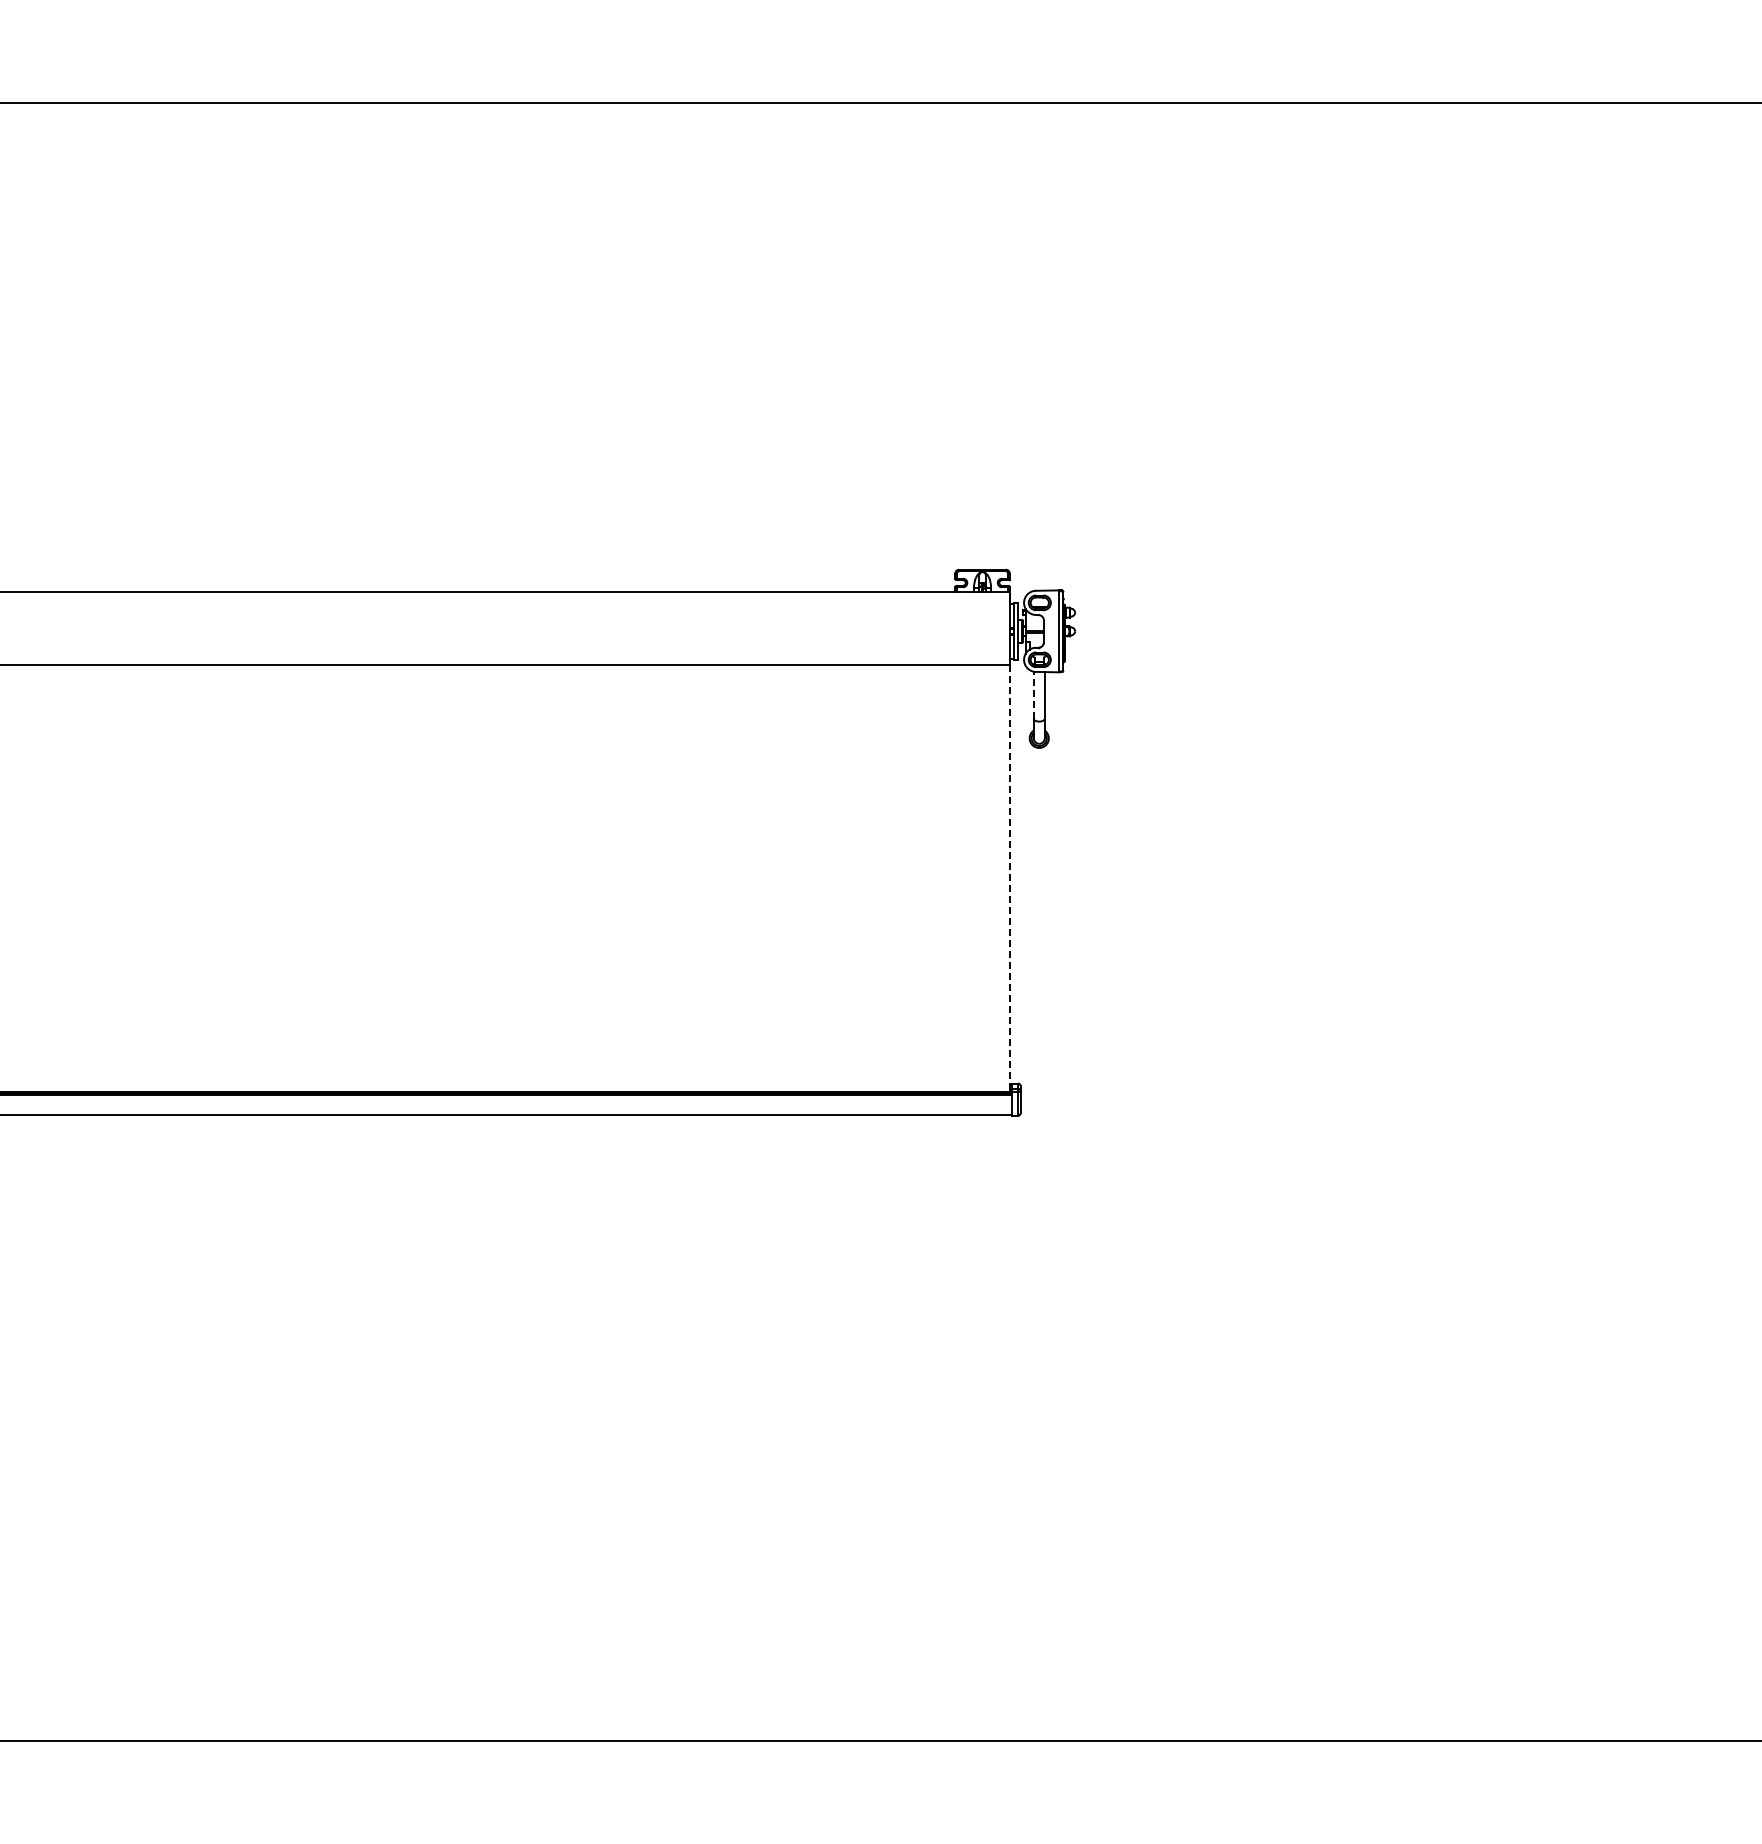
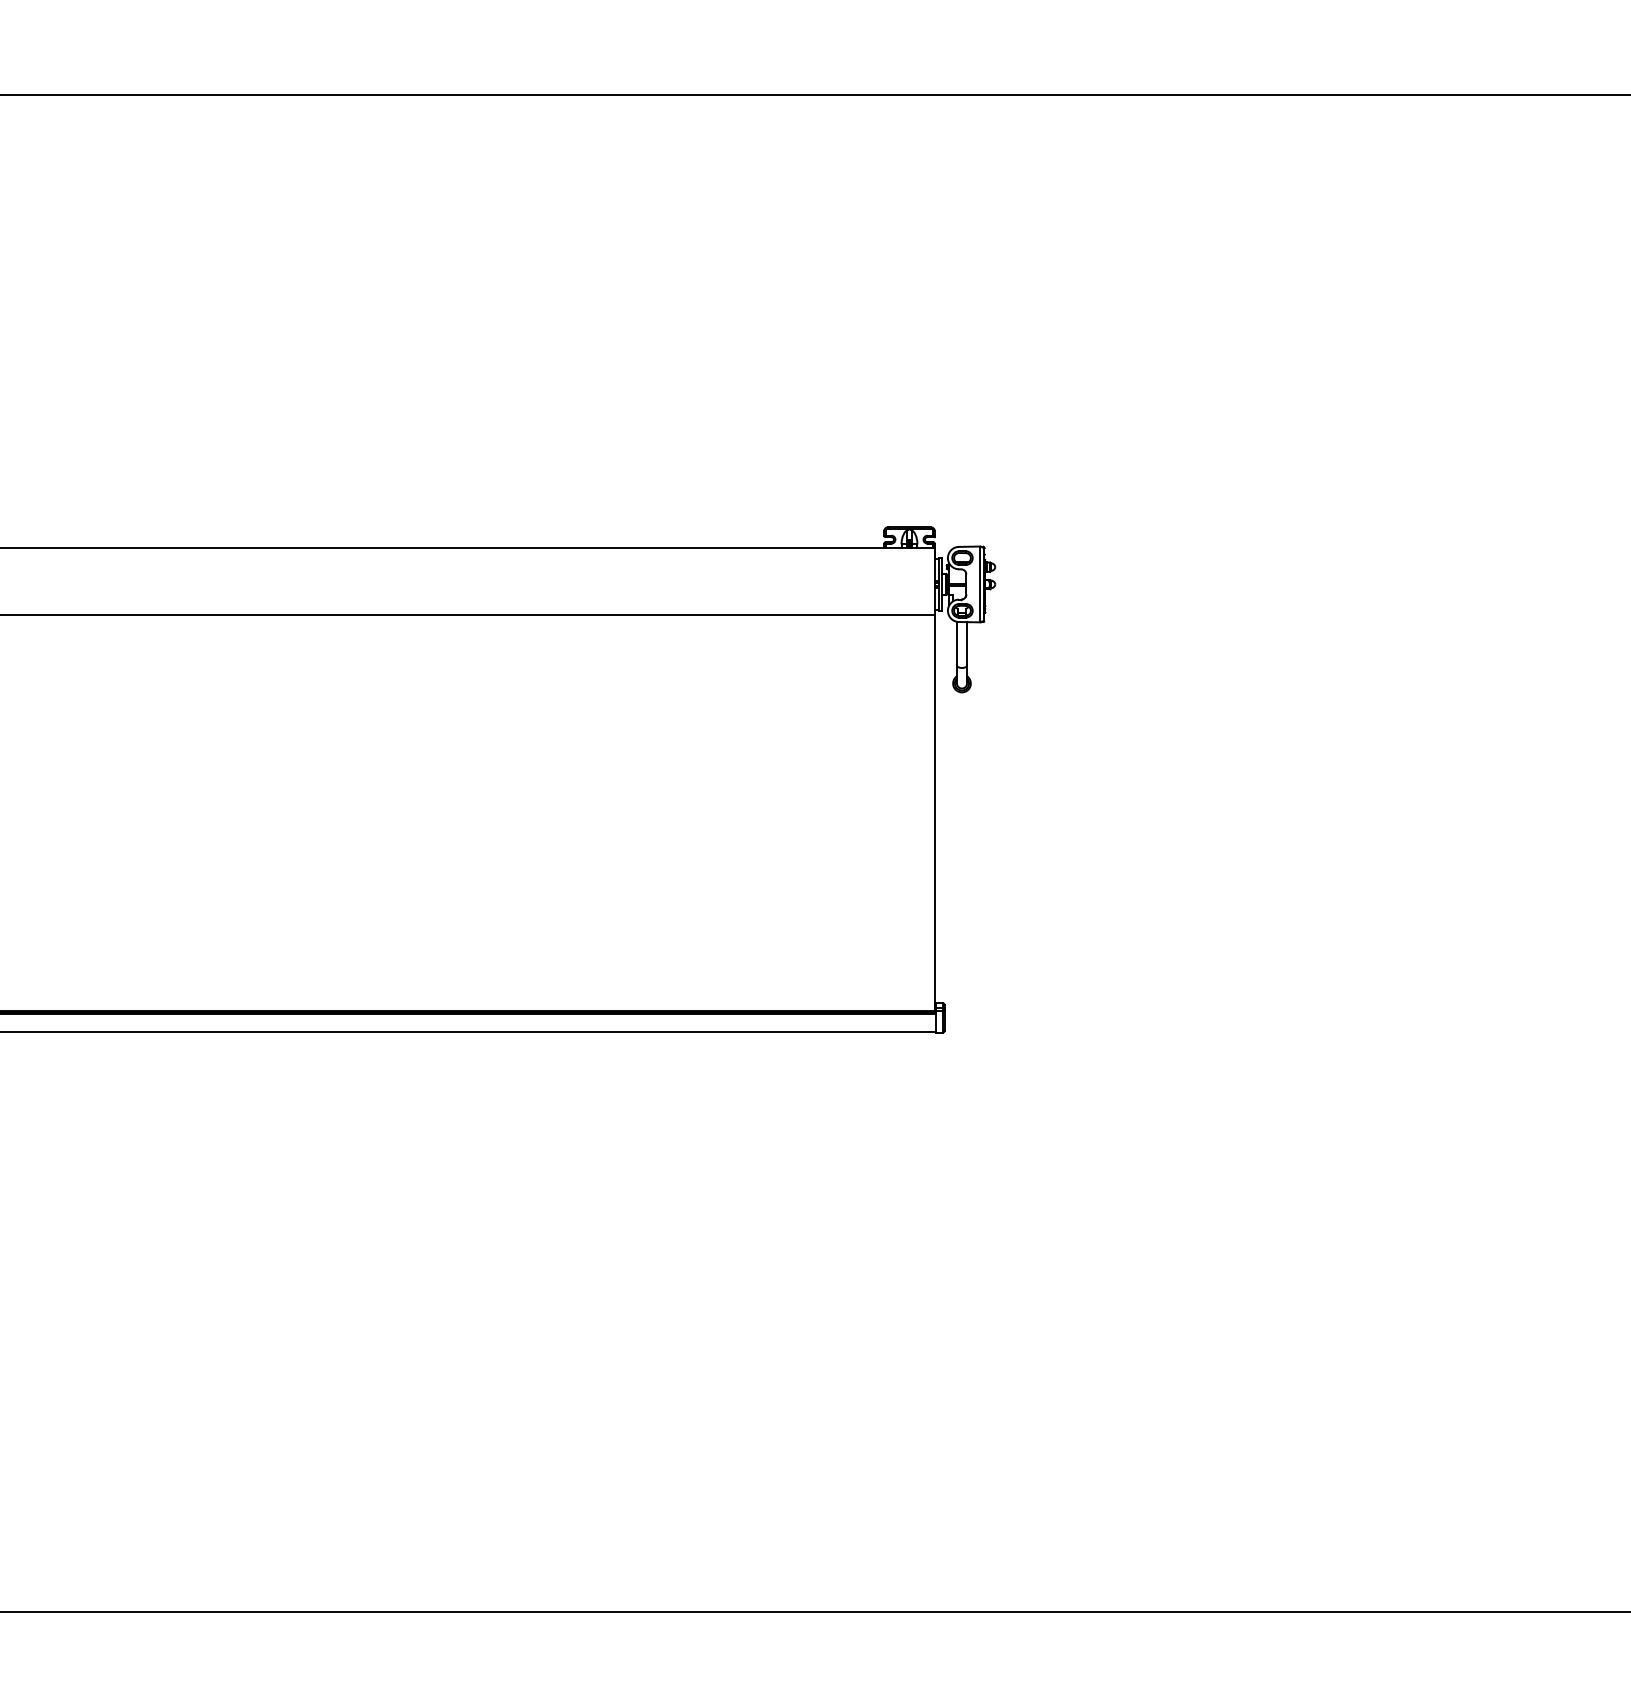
line: (1033, 695) -> (956, 643), dashed -> solid
line: (1009, 878) -> (934, 813), dashed -> solid

